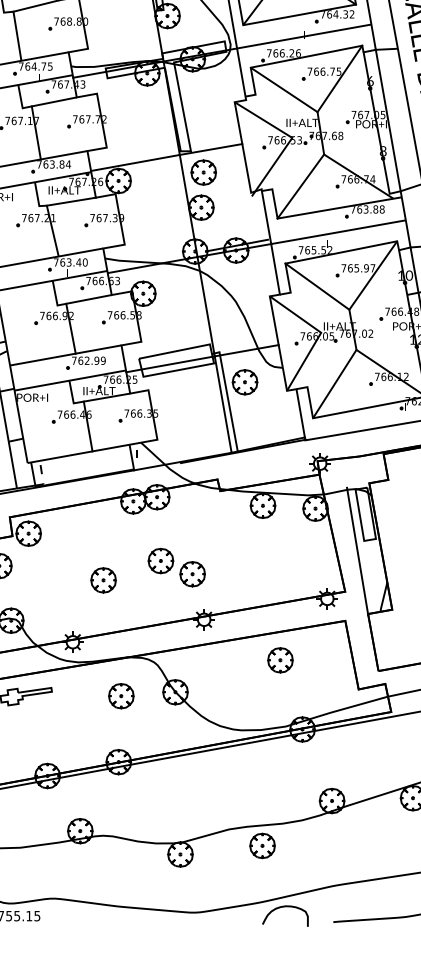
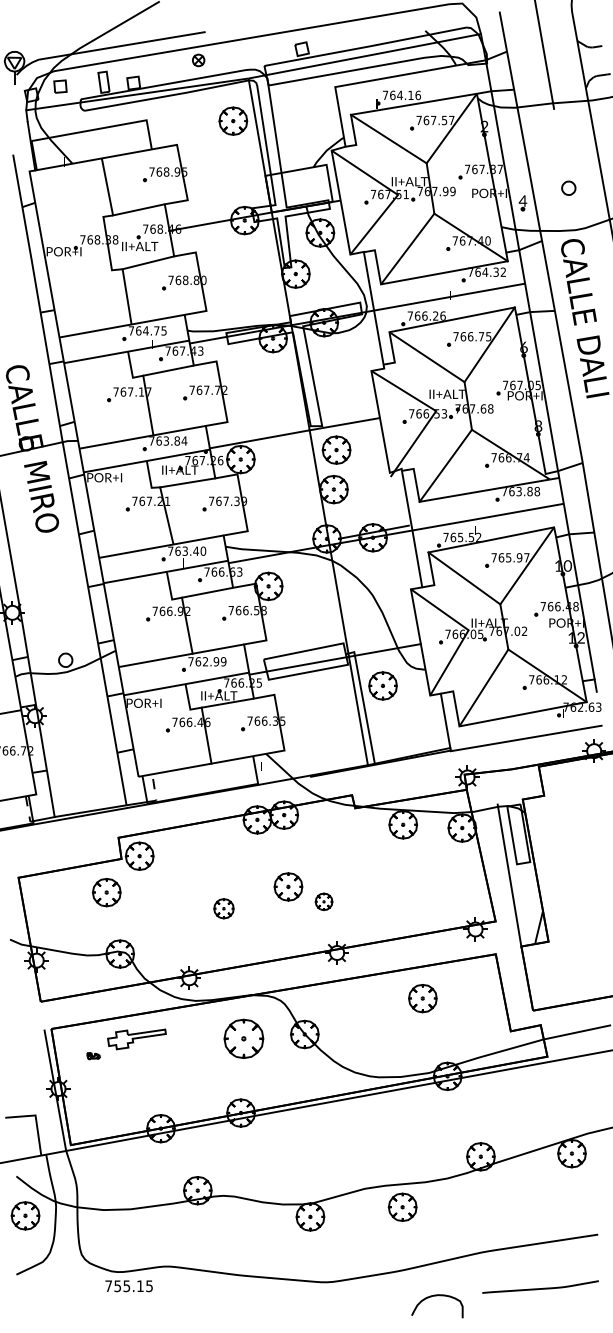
part: (192, 573) -> (323, 901), size x0.6
part: (103, 580) -> (223, 908), size x0.7
part: (120, 695) -> (243, 1038), size x1.4
curve: (285, 907) -> (437, 1296), moved

